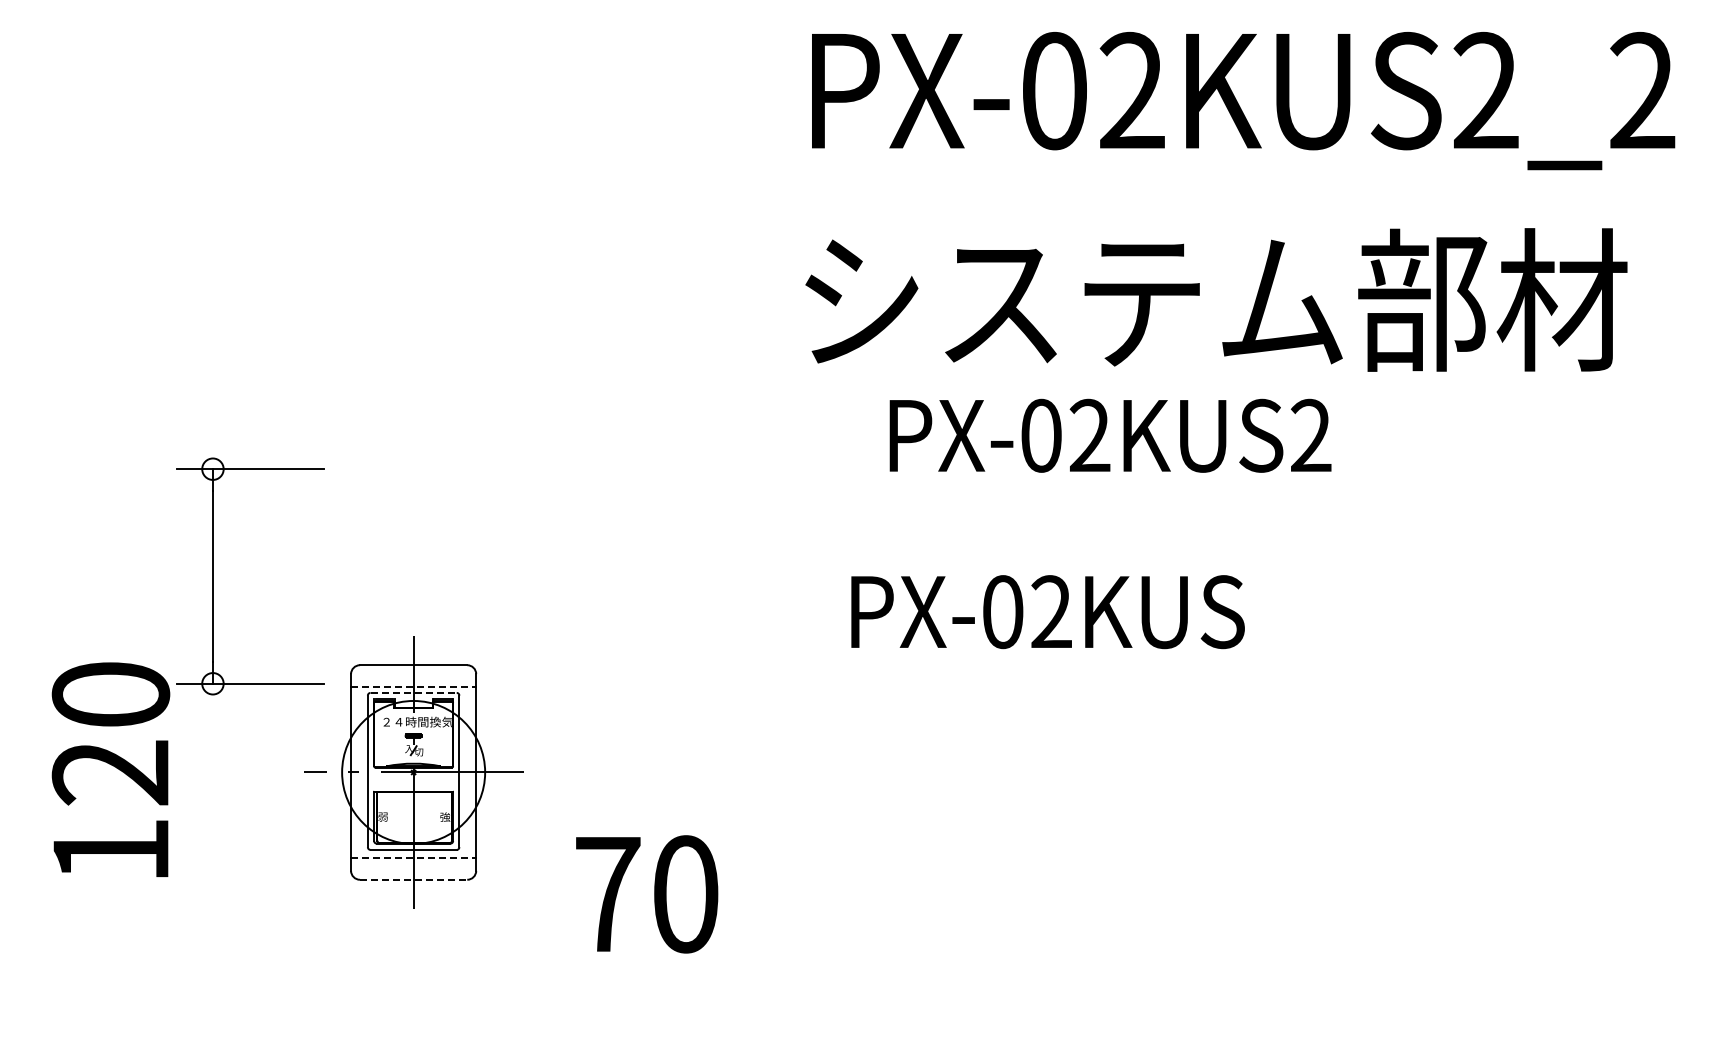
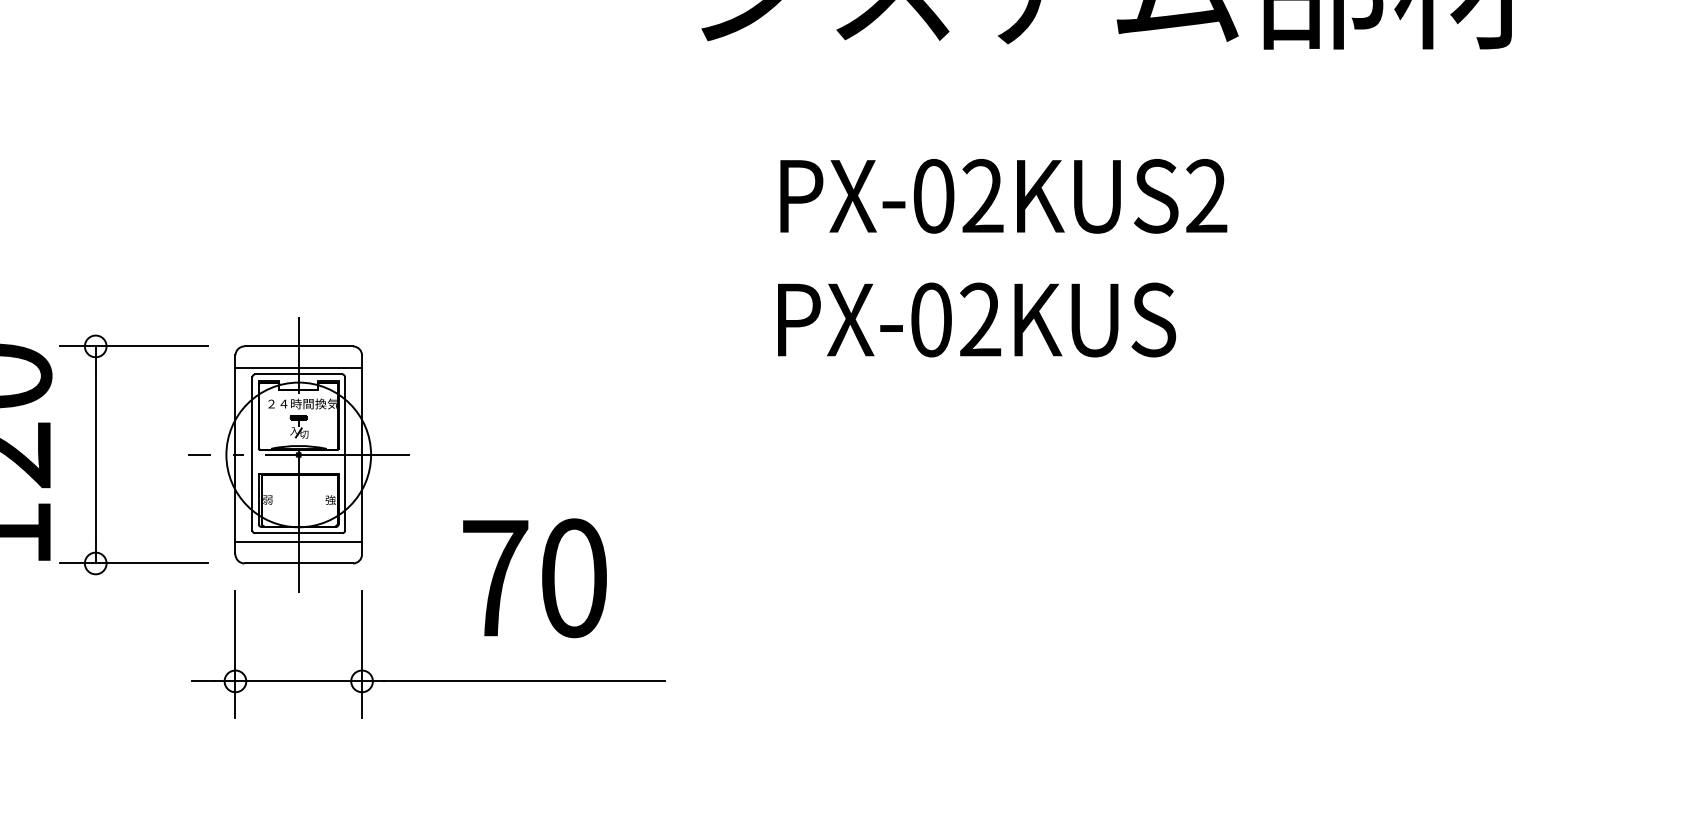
text: (1110, 435) -> (1003, 195), moved
part: (213, 576) -> (96, 454), moved
text: (1047, 612) -> (976, 320), moved
line: (413, 686) -> (298, 367), dashed -> solid
line: (414, 692) -> (299, 374), dashed -> solid
line: (413, 858) -> (298, 541), dashed -> solid
line: (413, 879) -> (298, 563), dashed -> solid
part: (541, 995) -> (428, 680), added

